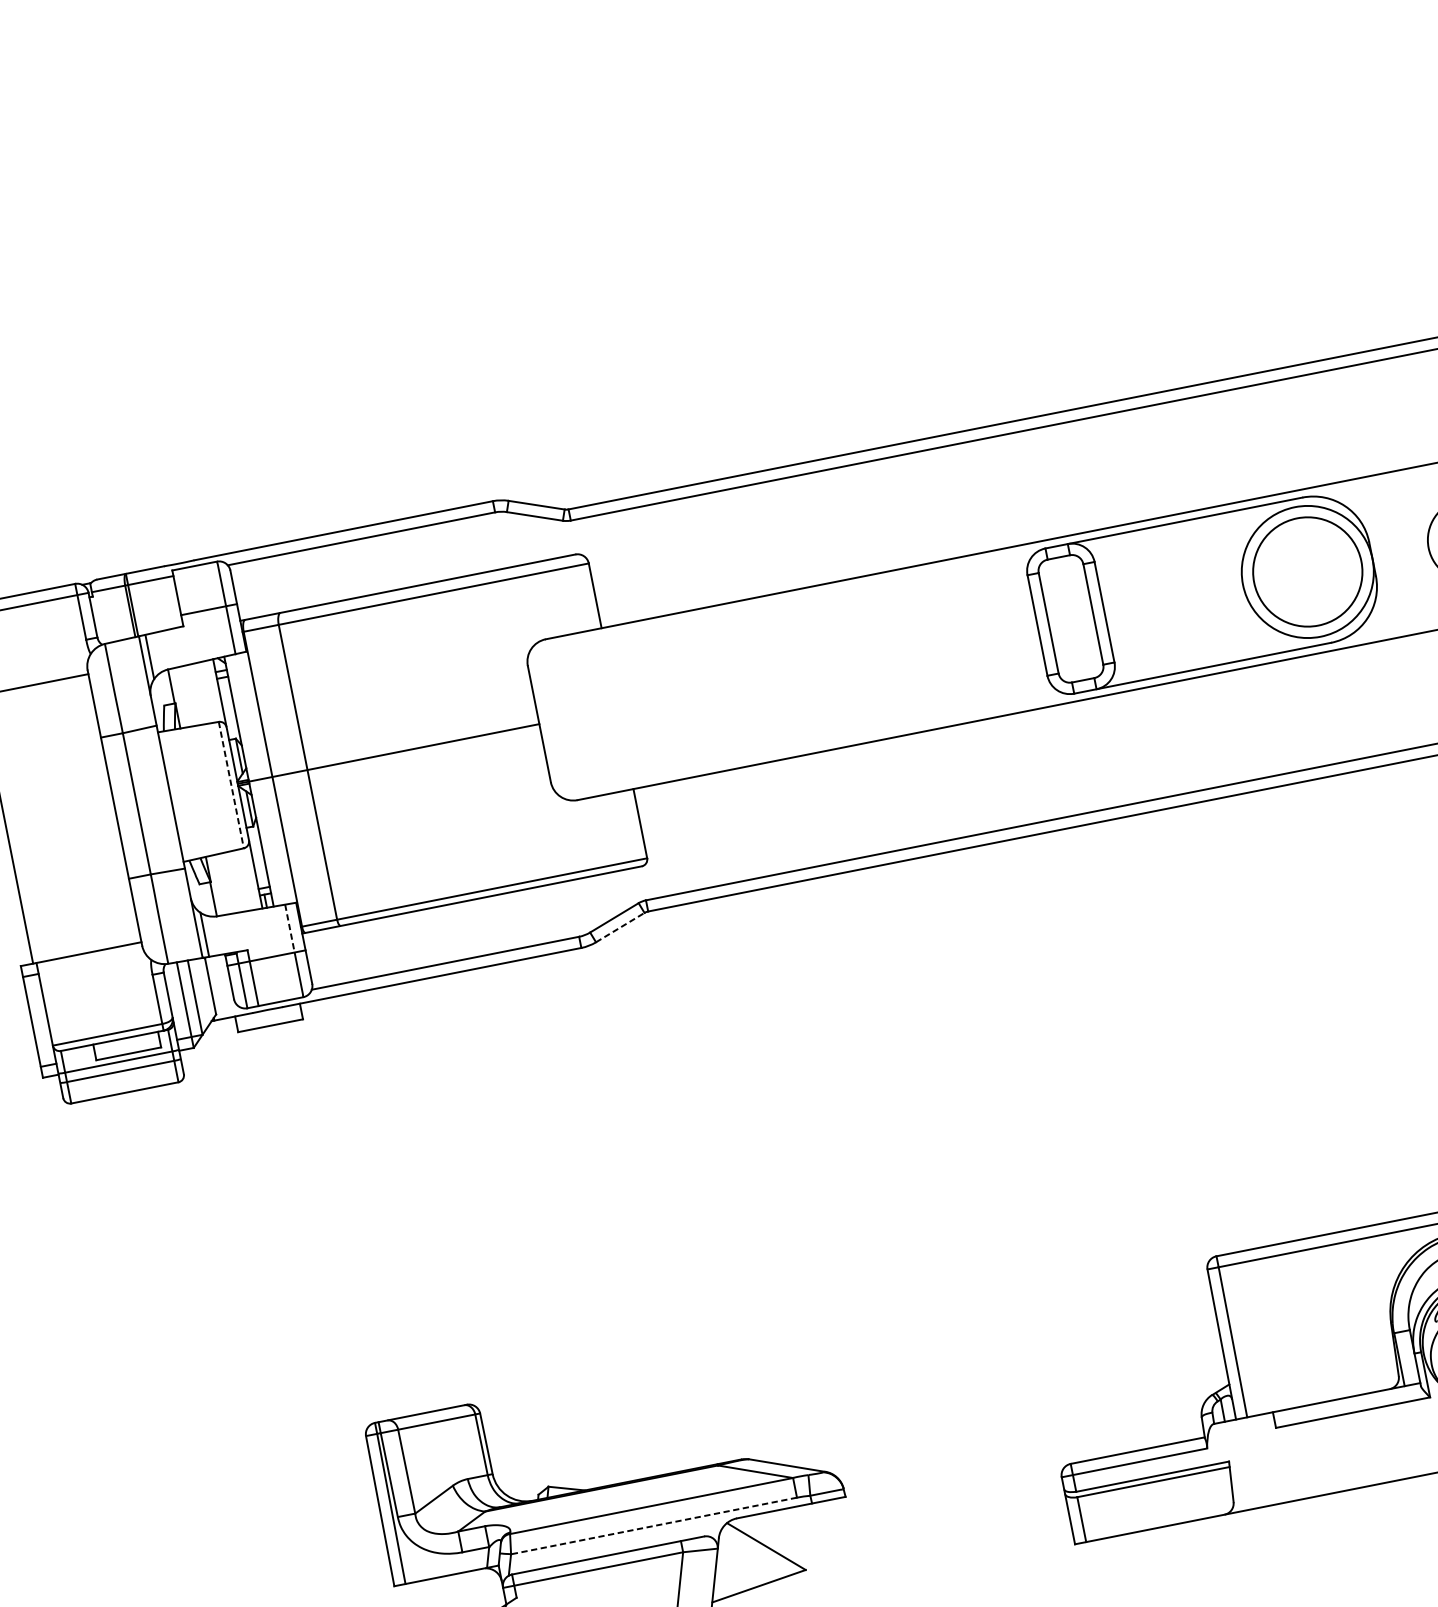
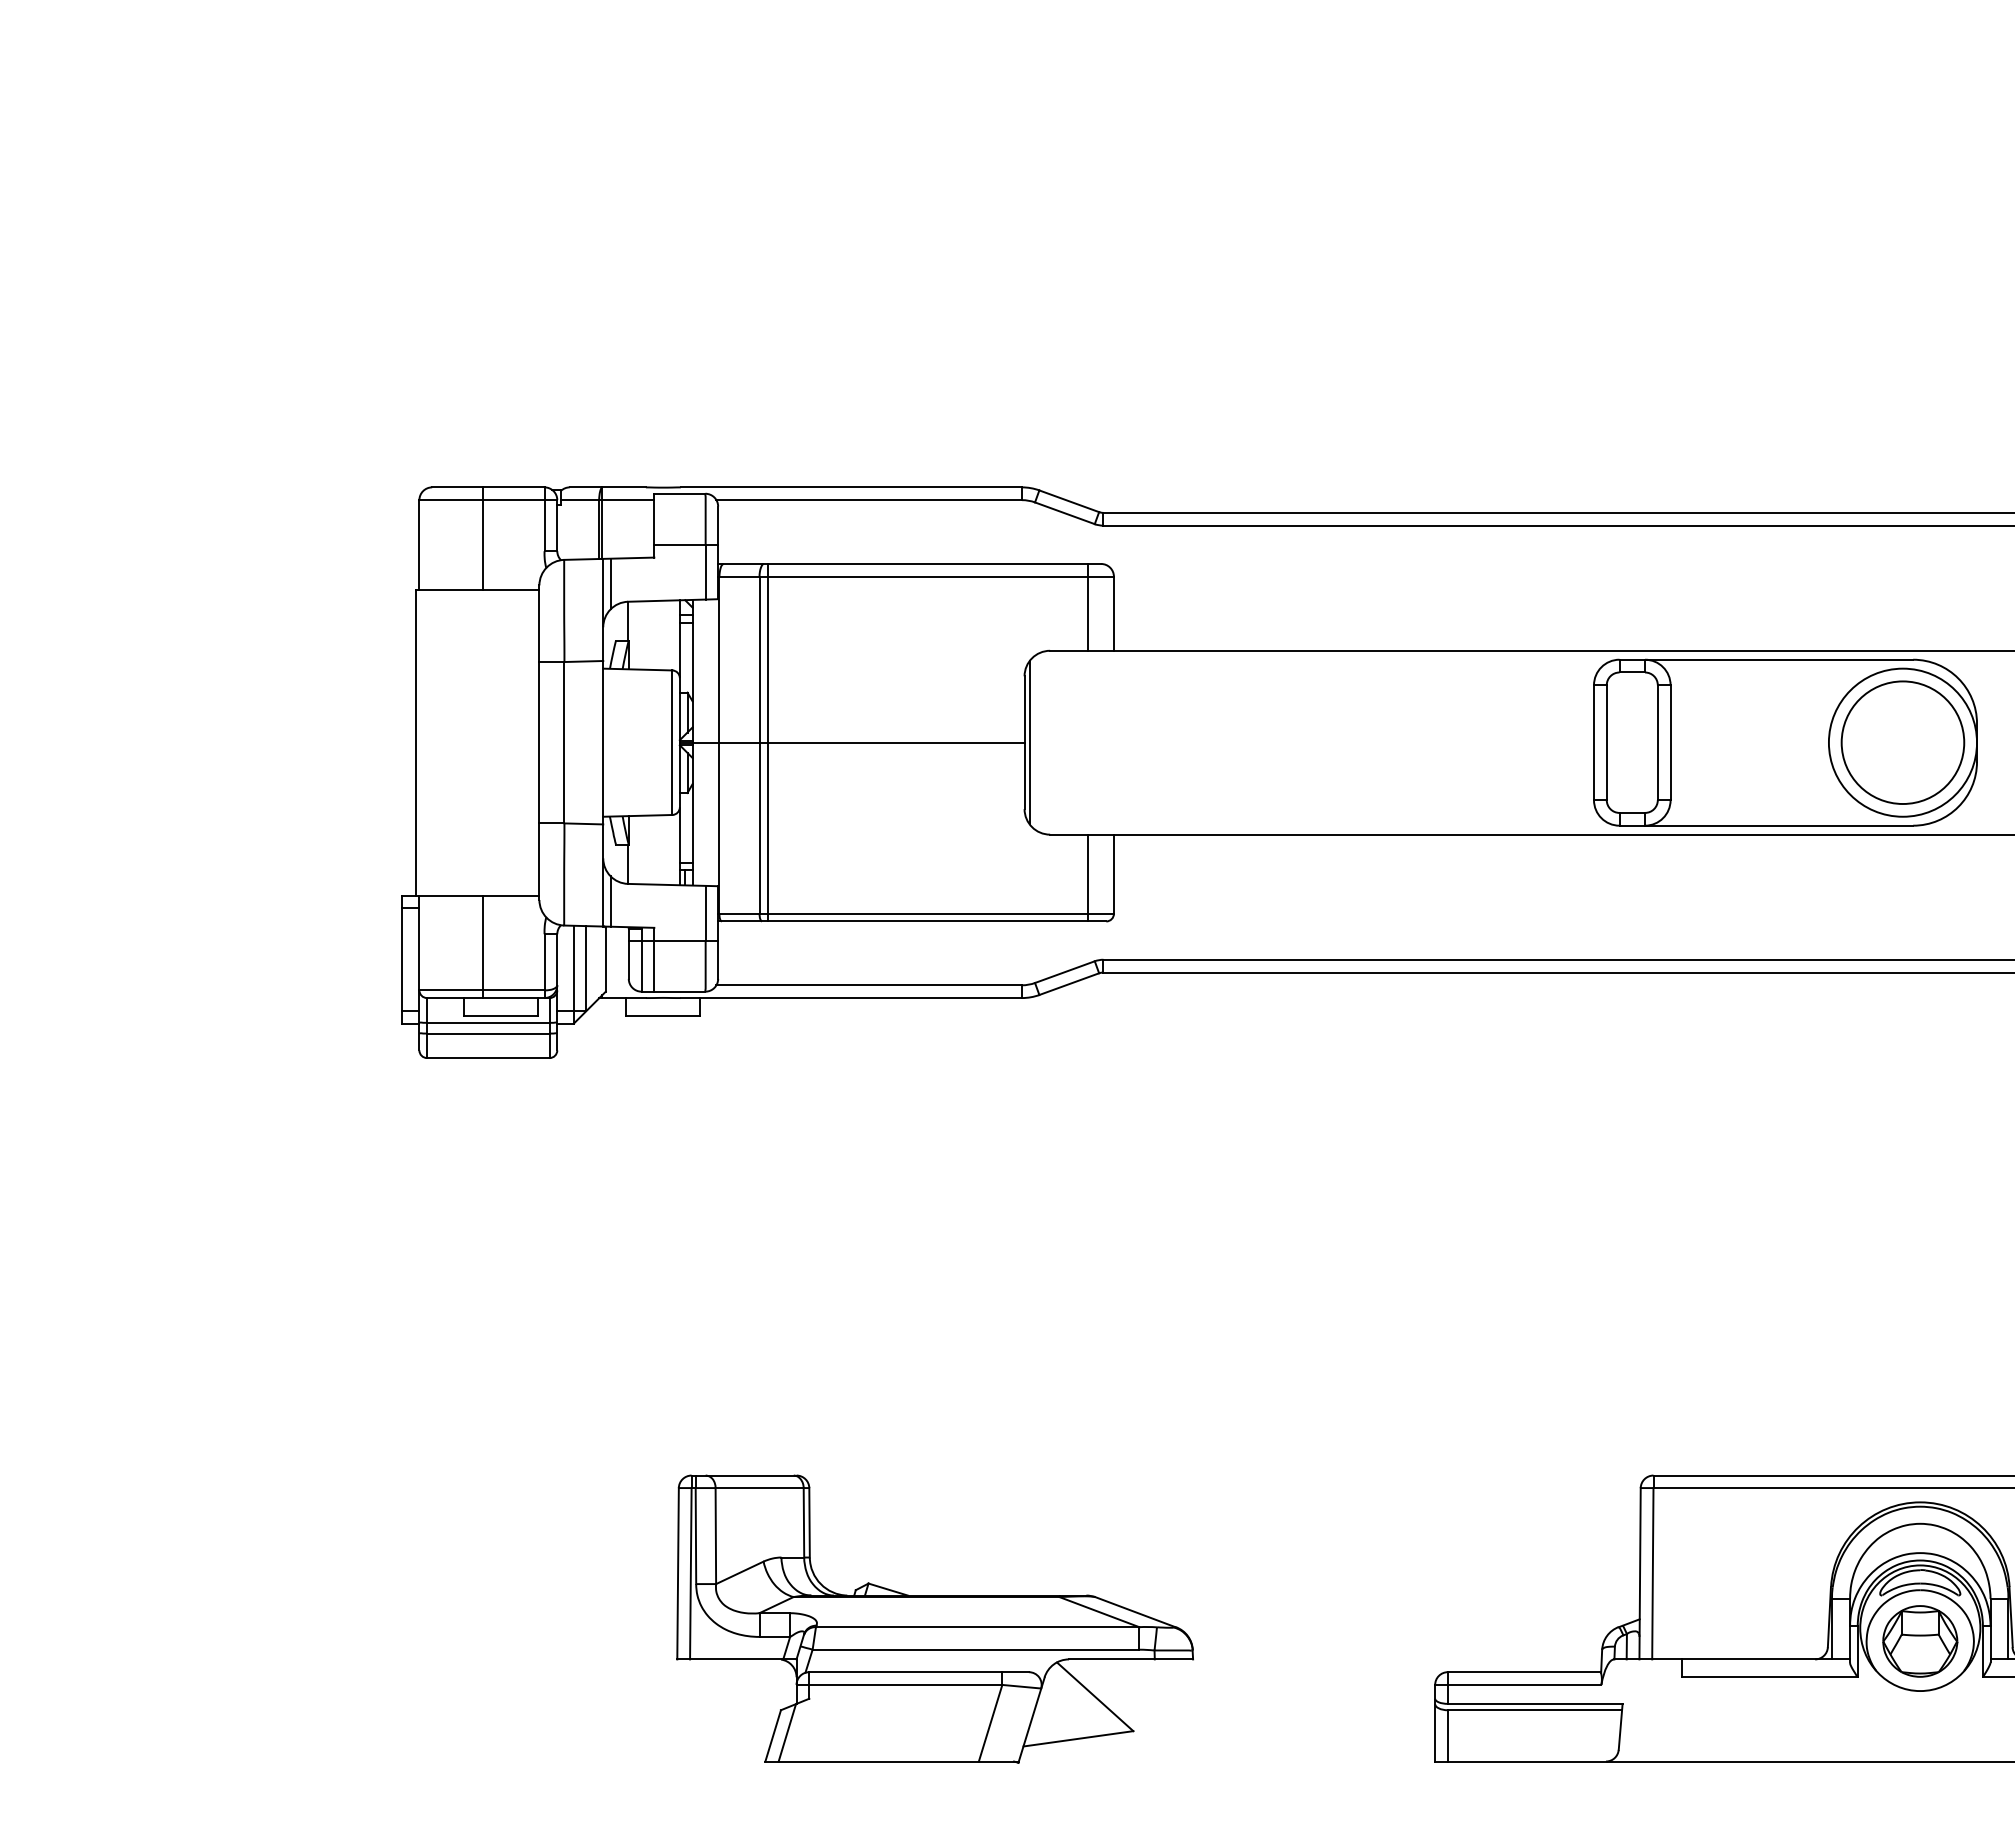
line: (571, 593) -> (1088, 606), added
line: (30, 639) -> (483, 538), added
line: (543, 723) -> (1029, 742), added
line: (315, 768) -> (768, 742), added
line: (231, 785) -> (672, 743), dashed -> solid
line: (618, 830) -> (1088, 877), added
line: (620, 927) -> (1069, 984), dashed -> solid
line: (289, 928) -> (705, 913), dashed -> solid
line: (101, 996) -> (483, 946), added
line: (653, 1525) -> (975, 1649), dashed -> solid

